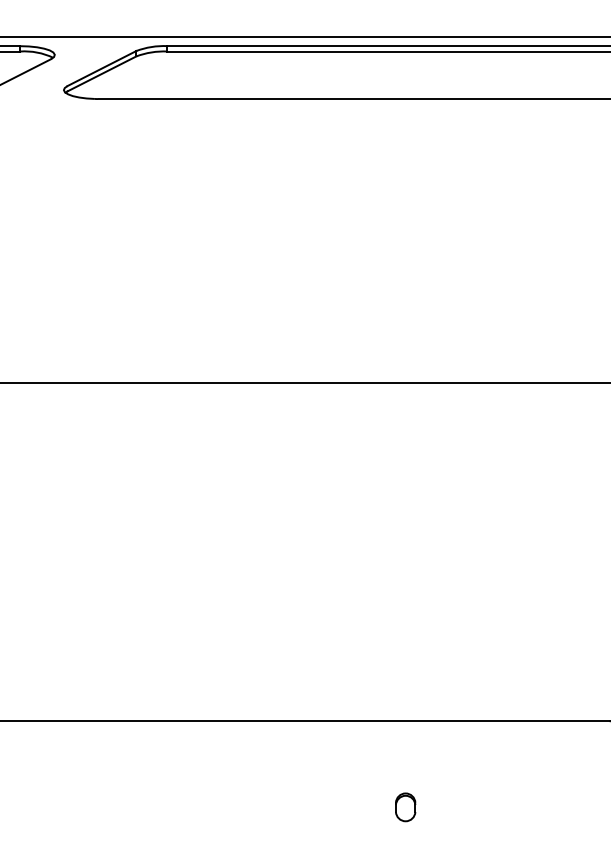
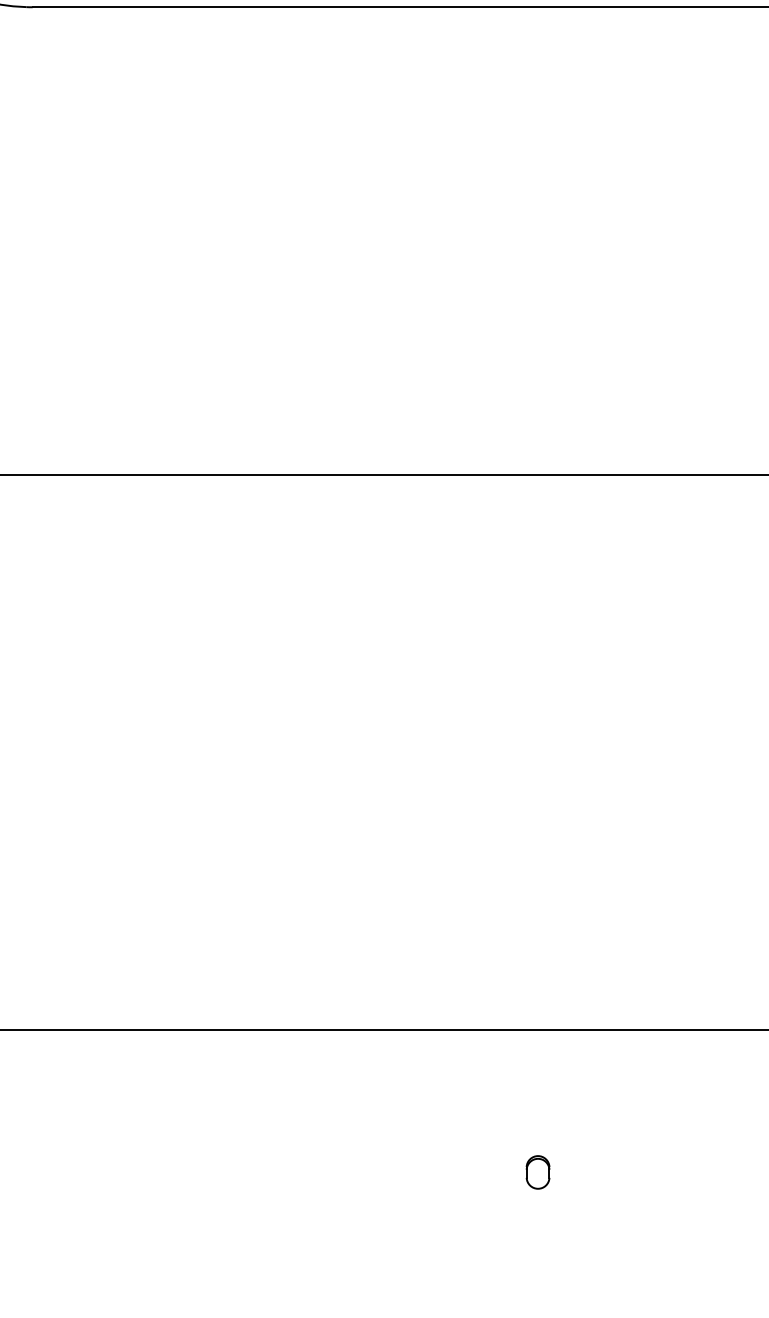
part: (405, 807) -> (537, 1172), size x0.71

